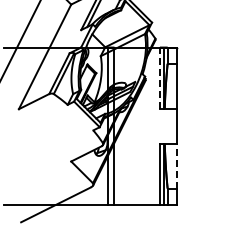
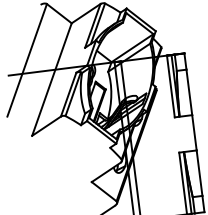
line: (159, 78) -> (170, 86), dashed -> solid
line: (177, 165) -> (199, 172), dashed -> solid

